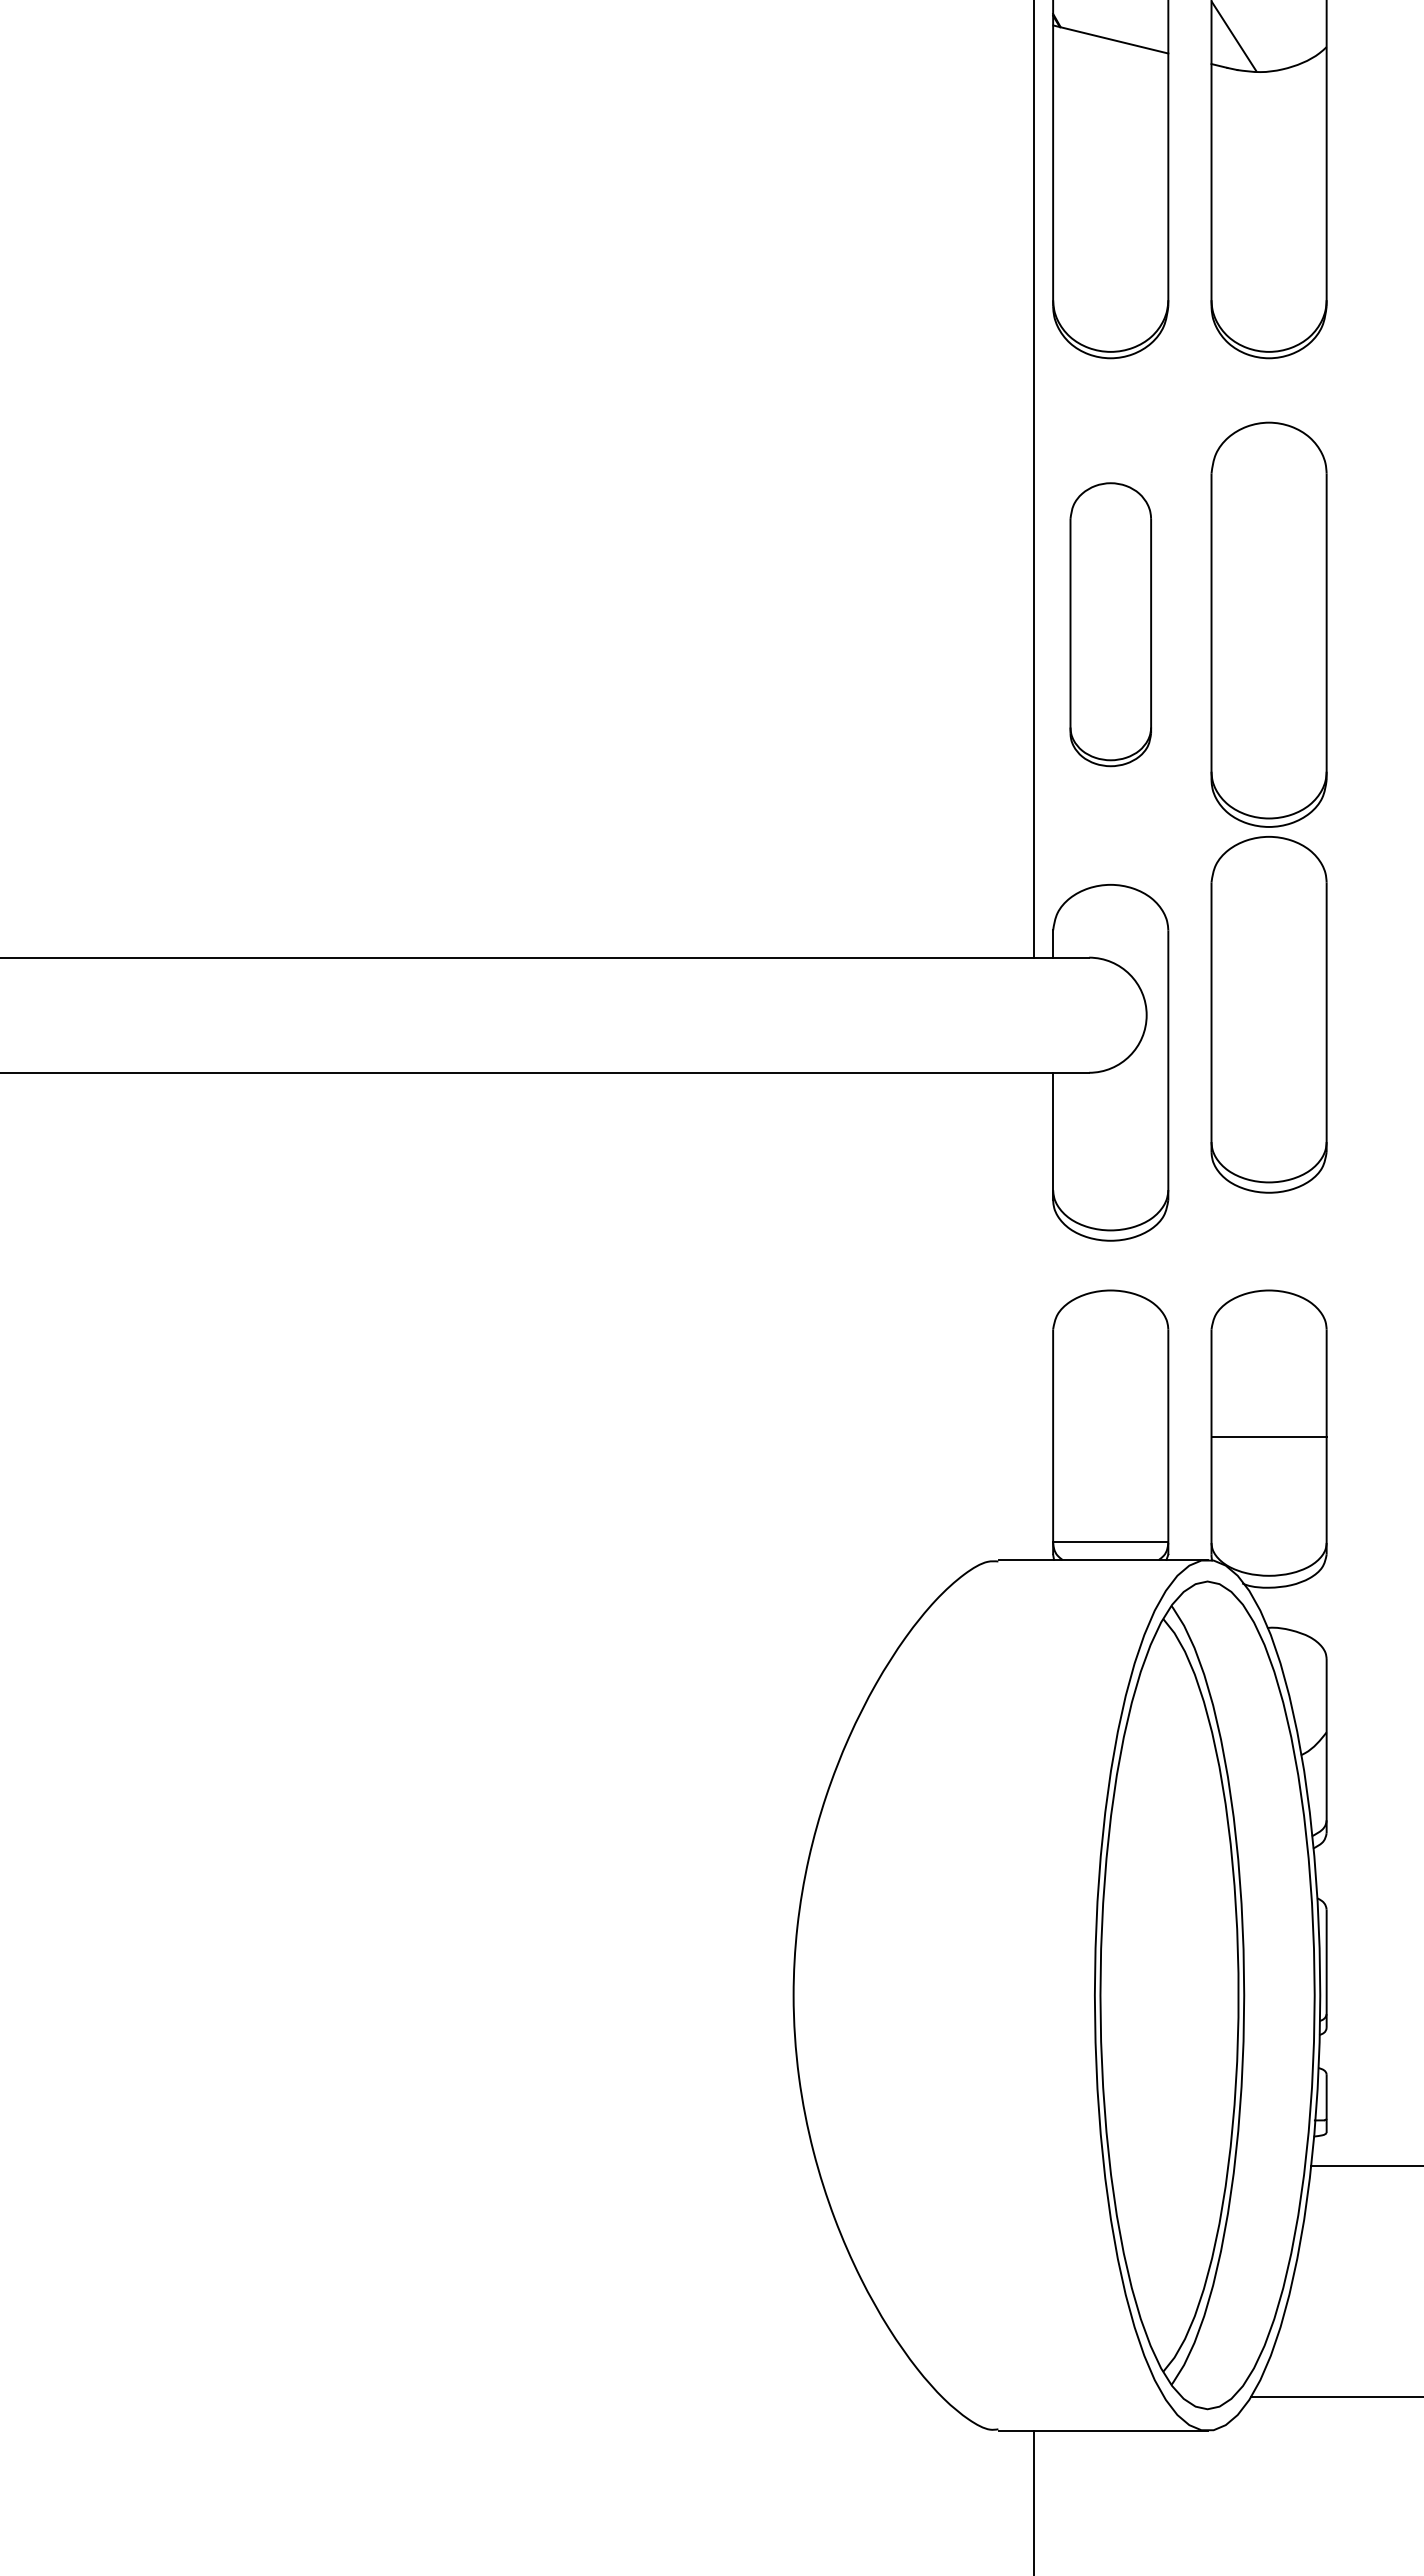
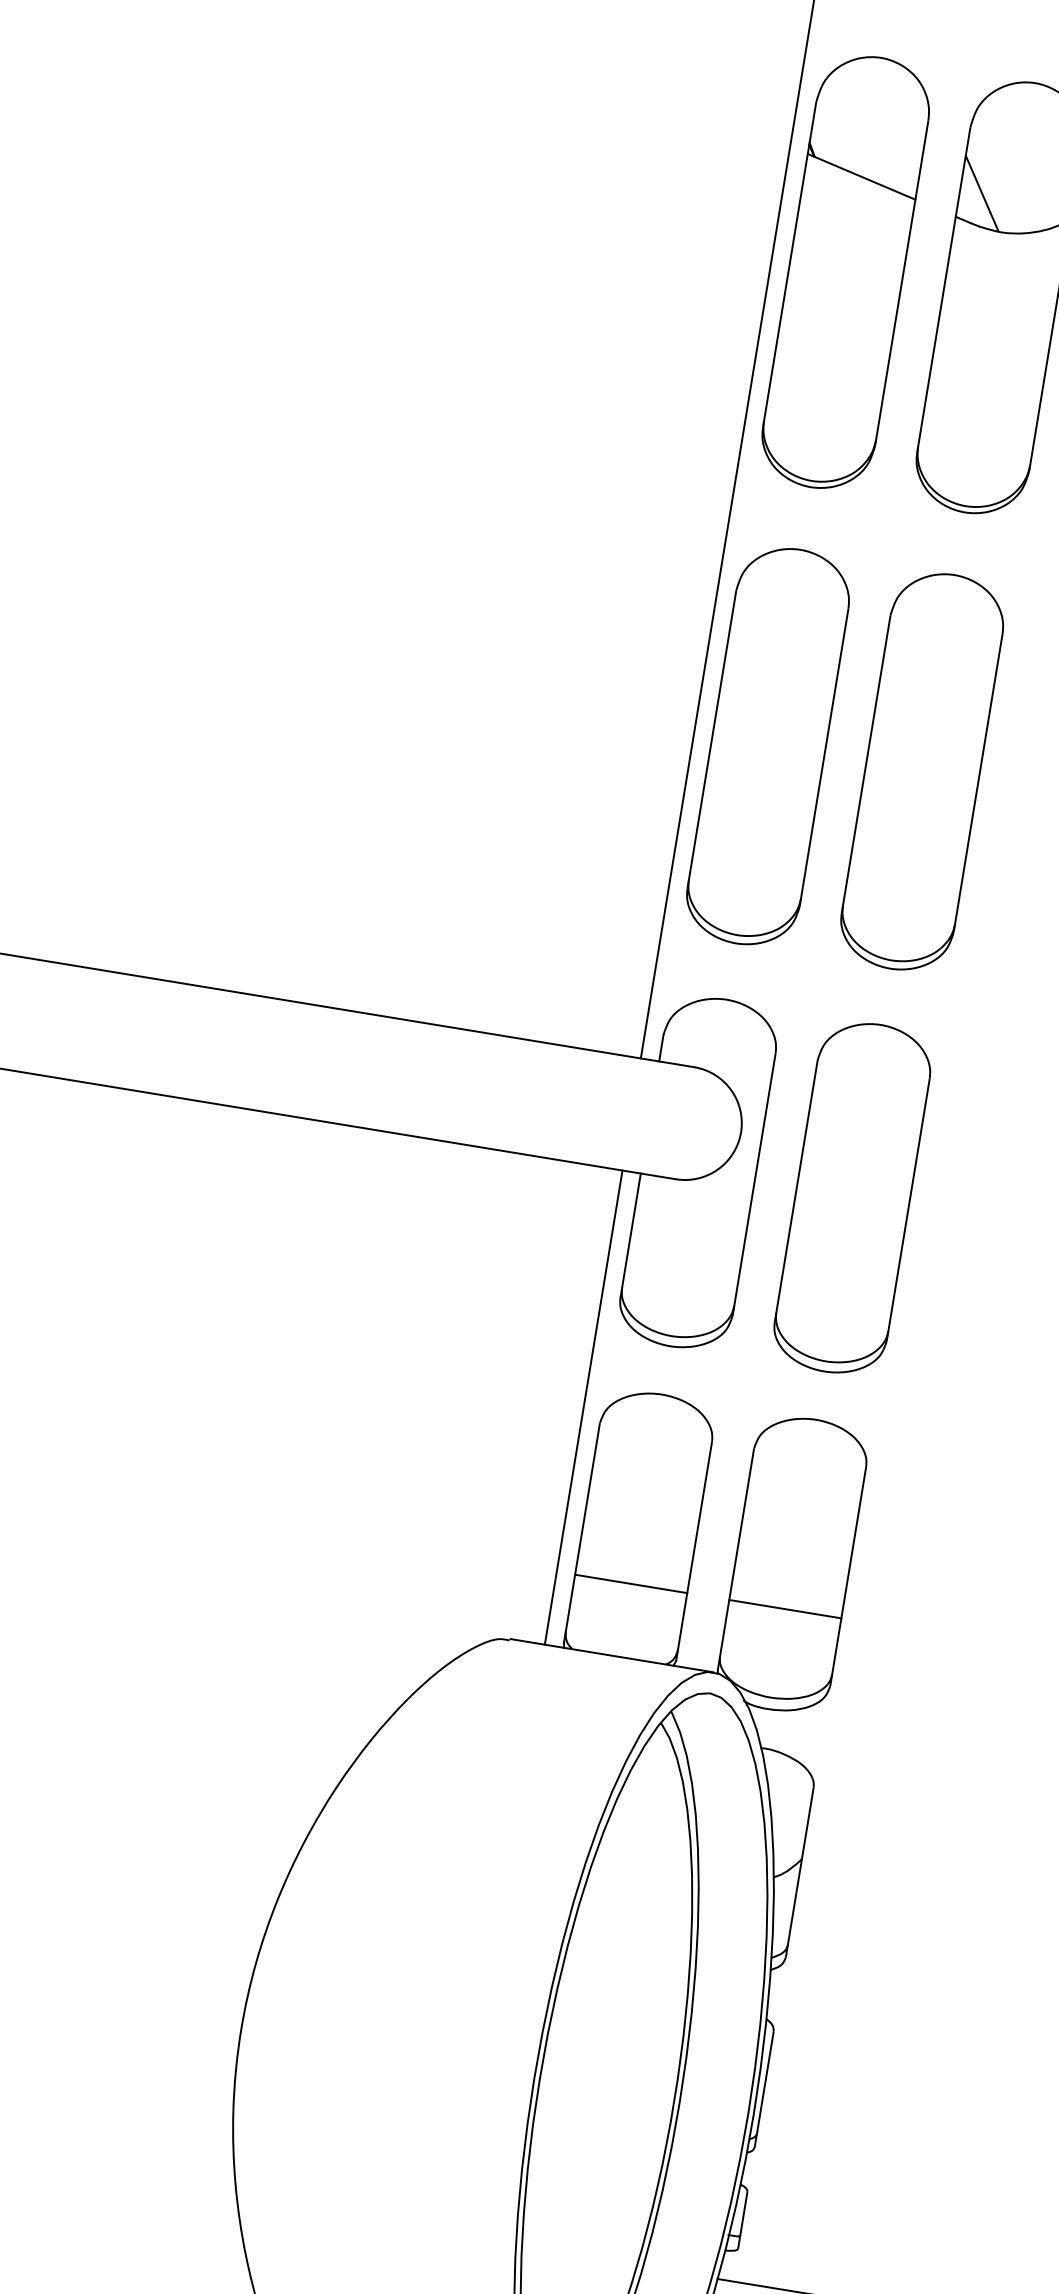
part: (1110, 624) -> (768, 746), size x1.43
part: (1268, 1014) -> (852, 1197), moved
line: (1034, 1315) -> (583, 1406), added
line: (1268, 1436) -> (784, 1608), moved
line: (1110, 1541) -> (631, 1583), moved

